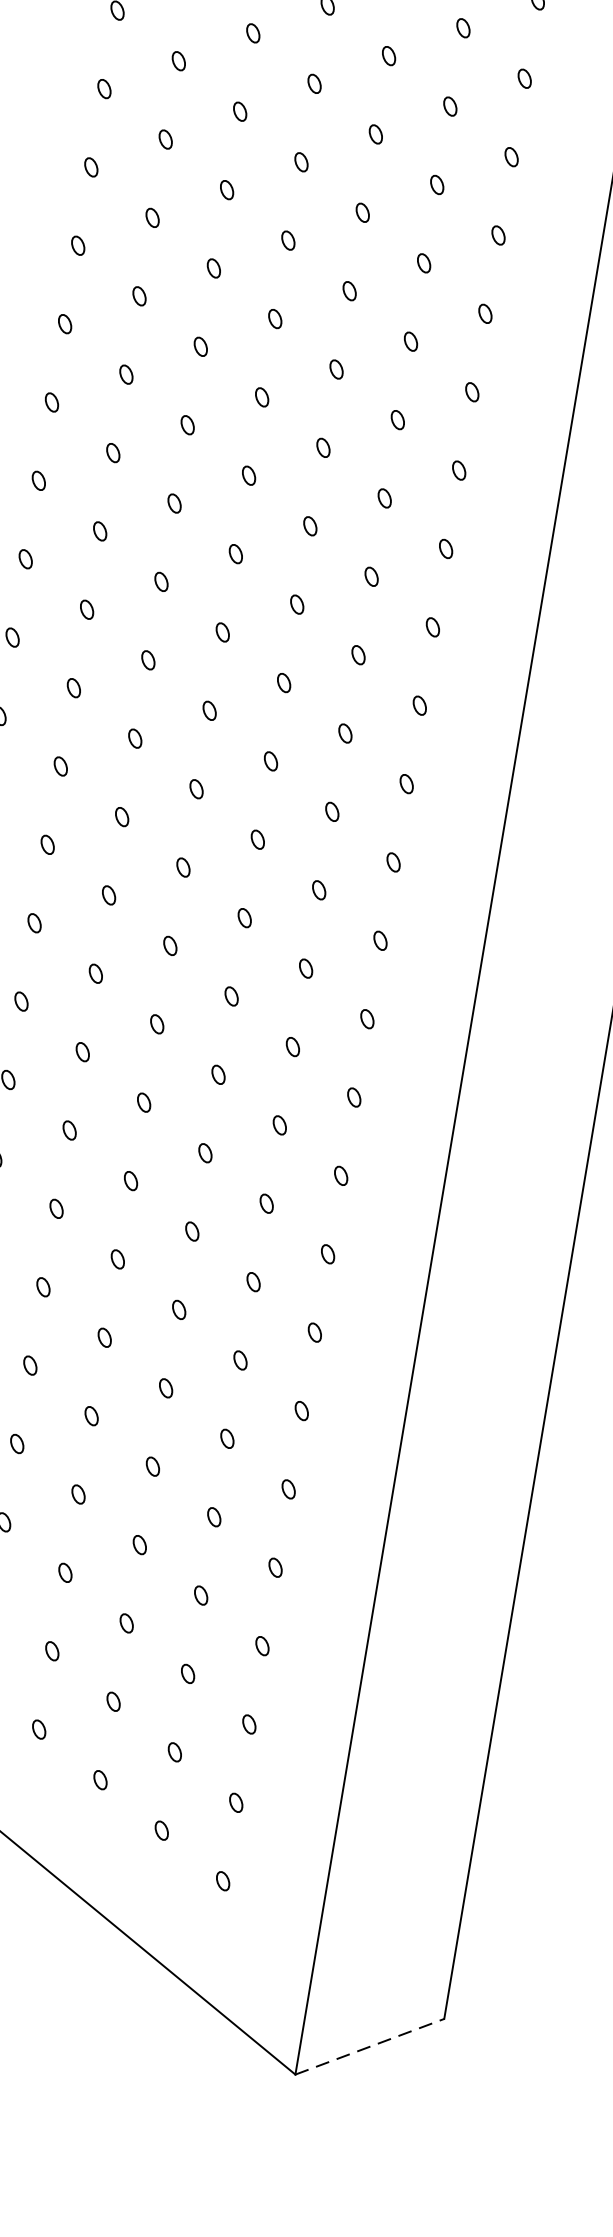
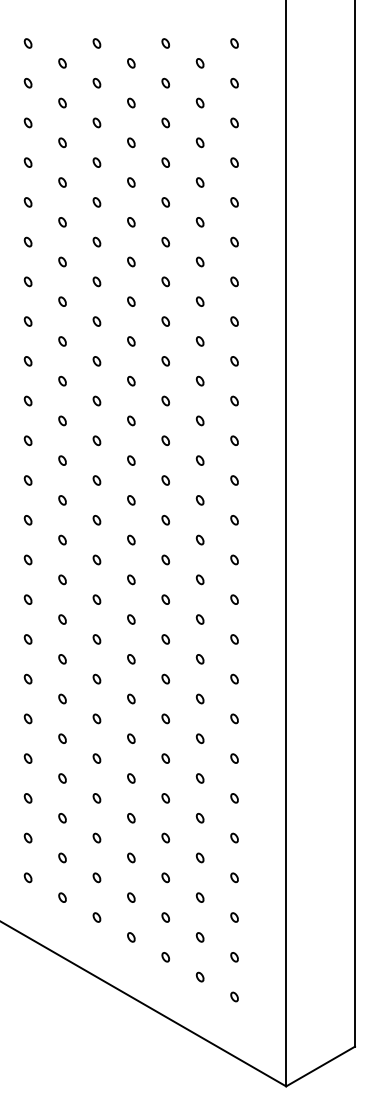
line: (369, 2046) -> (320, 1066), dashed -> solid

